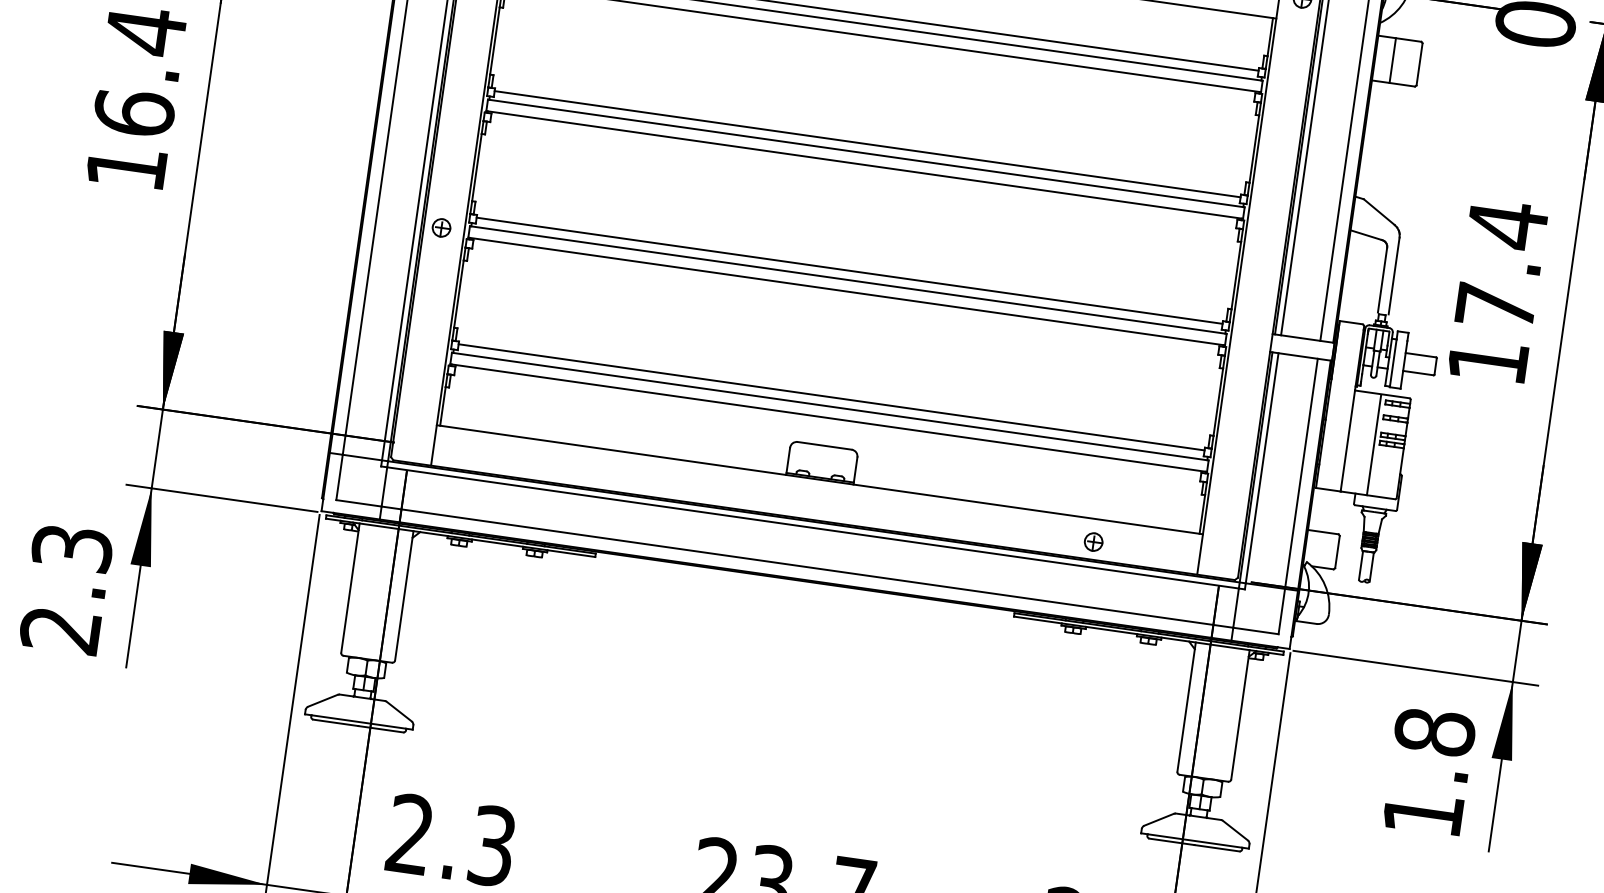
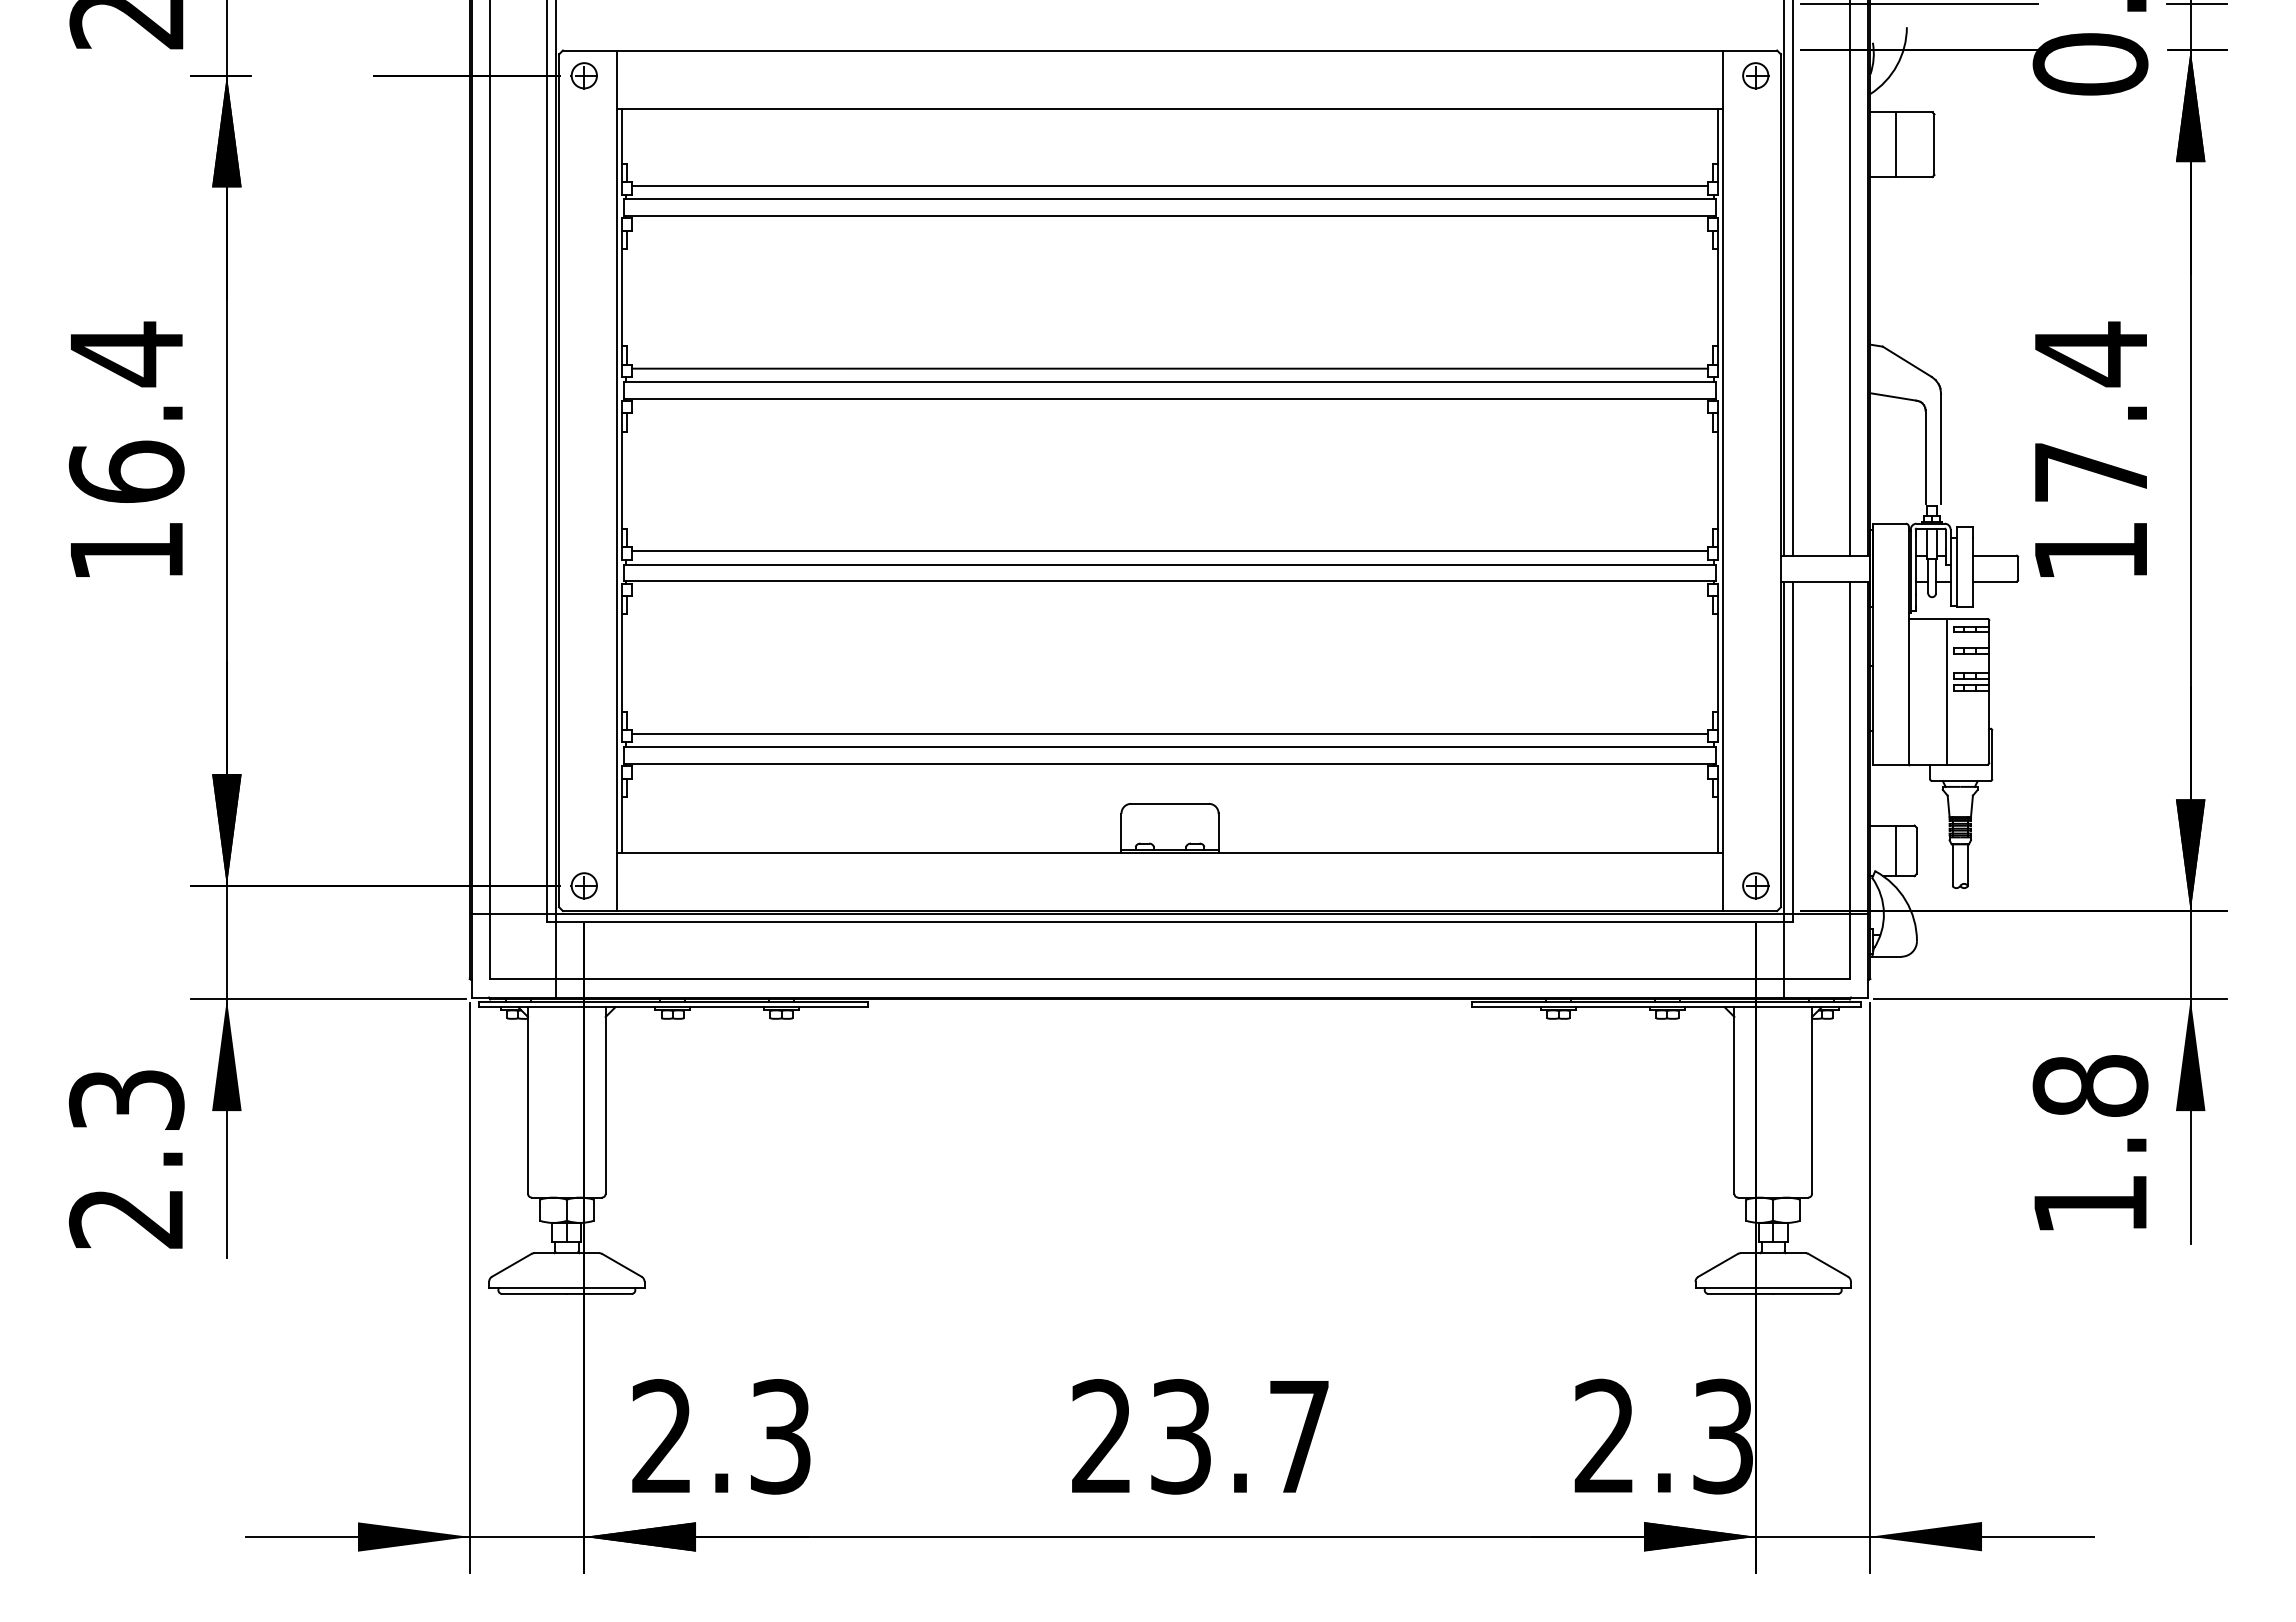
part: (441, 227) -> (583, 885), moved
part: (1093, 541) -> (1755, 885), moved
line: (1322, 549) -> (1895, 850), added

